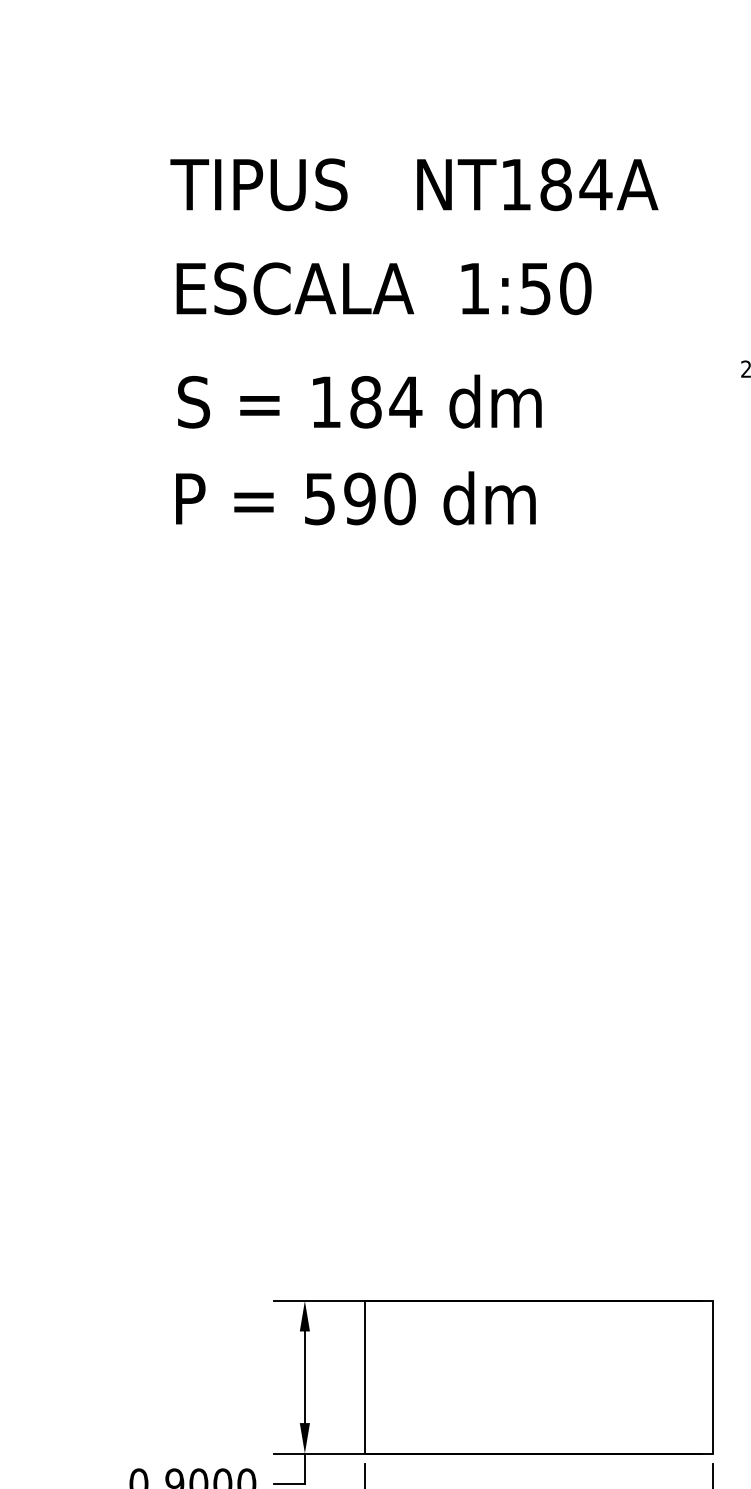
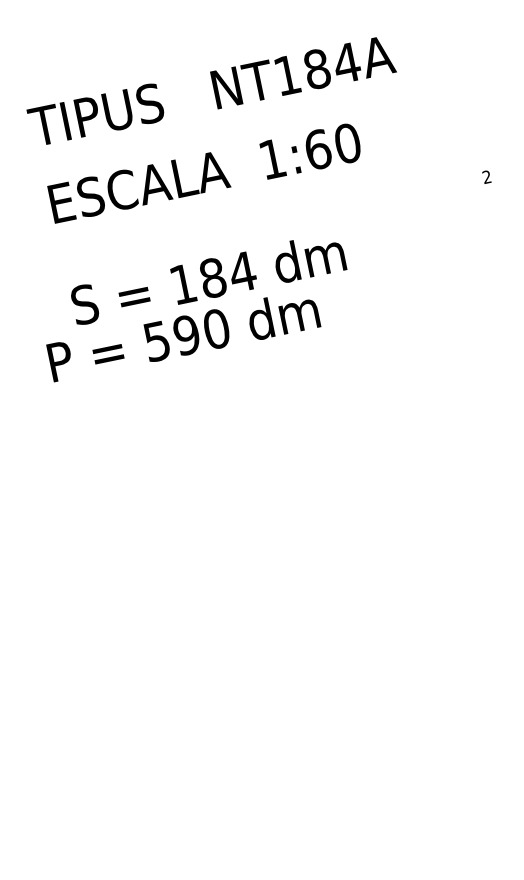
text: (535, 288) -> (317, 149), 1:50 -> 1:60
text: (359, 401) -> (208, 278), moved
text: (355, 498) -> (183, 335), moved

